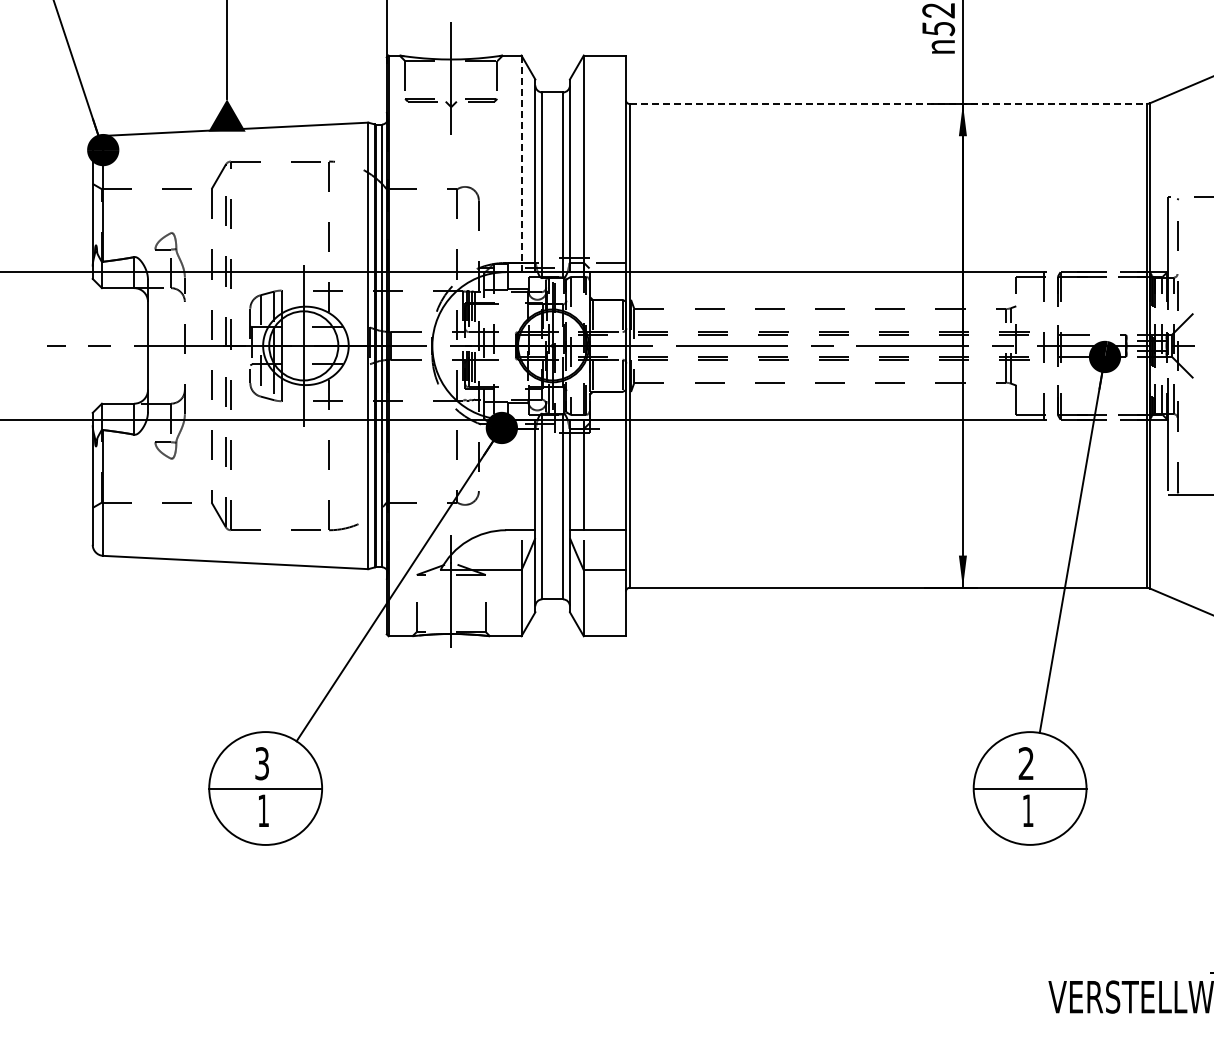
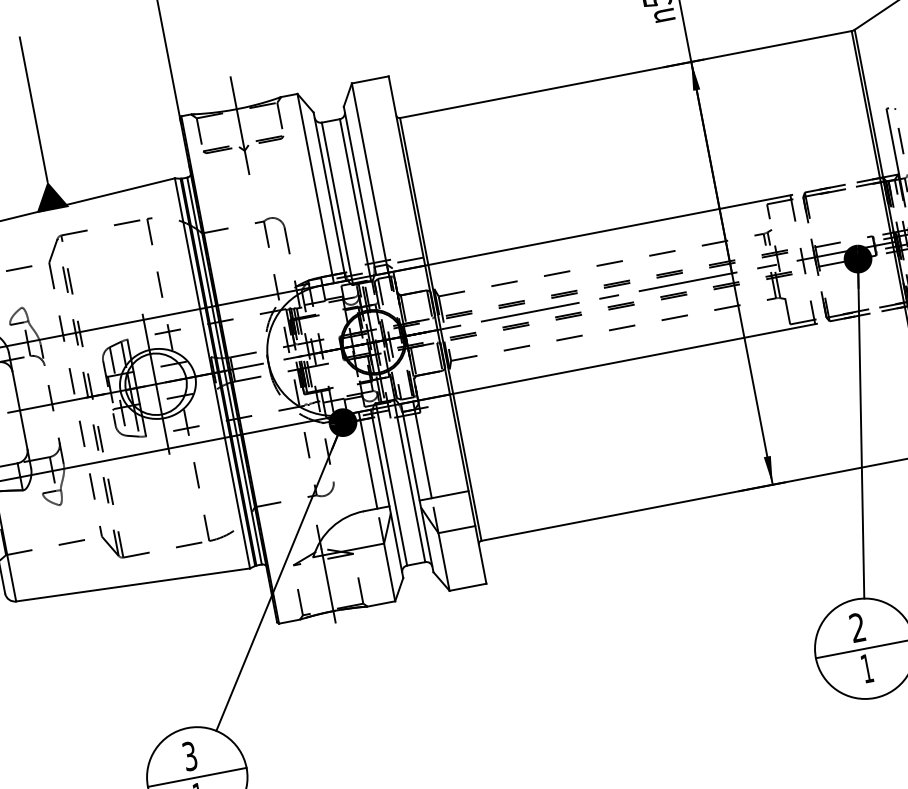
line: (888, 103) -> (626, 74), dashed -> solid
line: (521, 164) -> (315, 189), dashed -> solid
line: (521, 474) -> (367, 459), added

